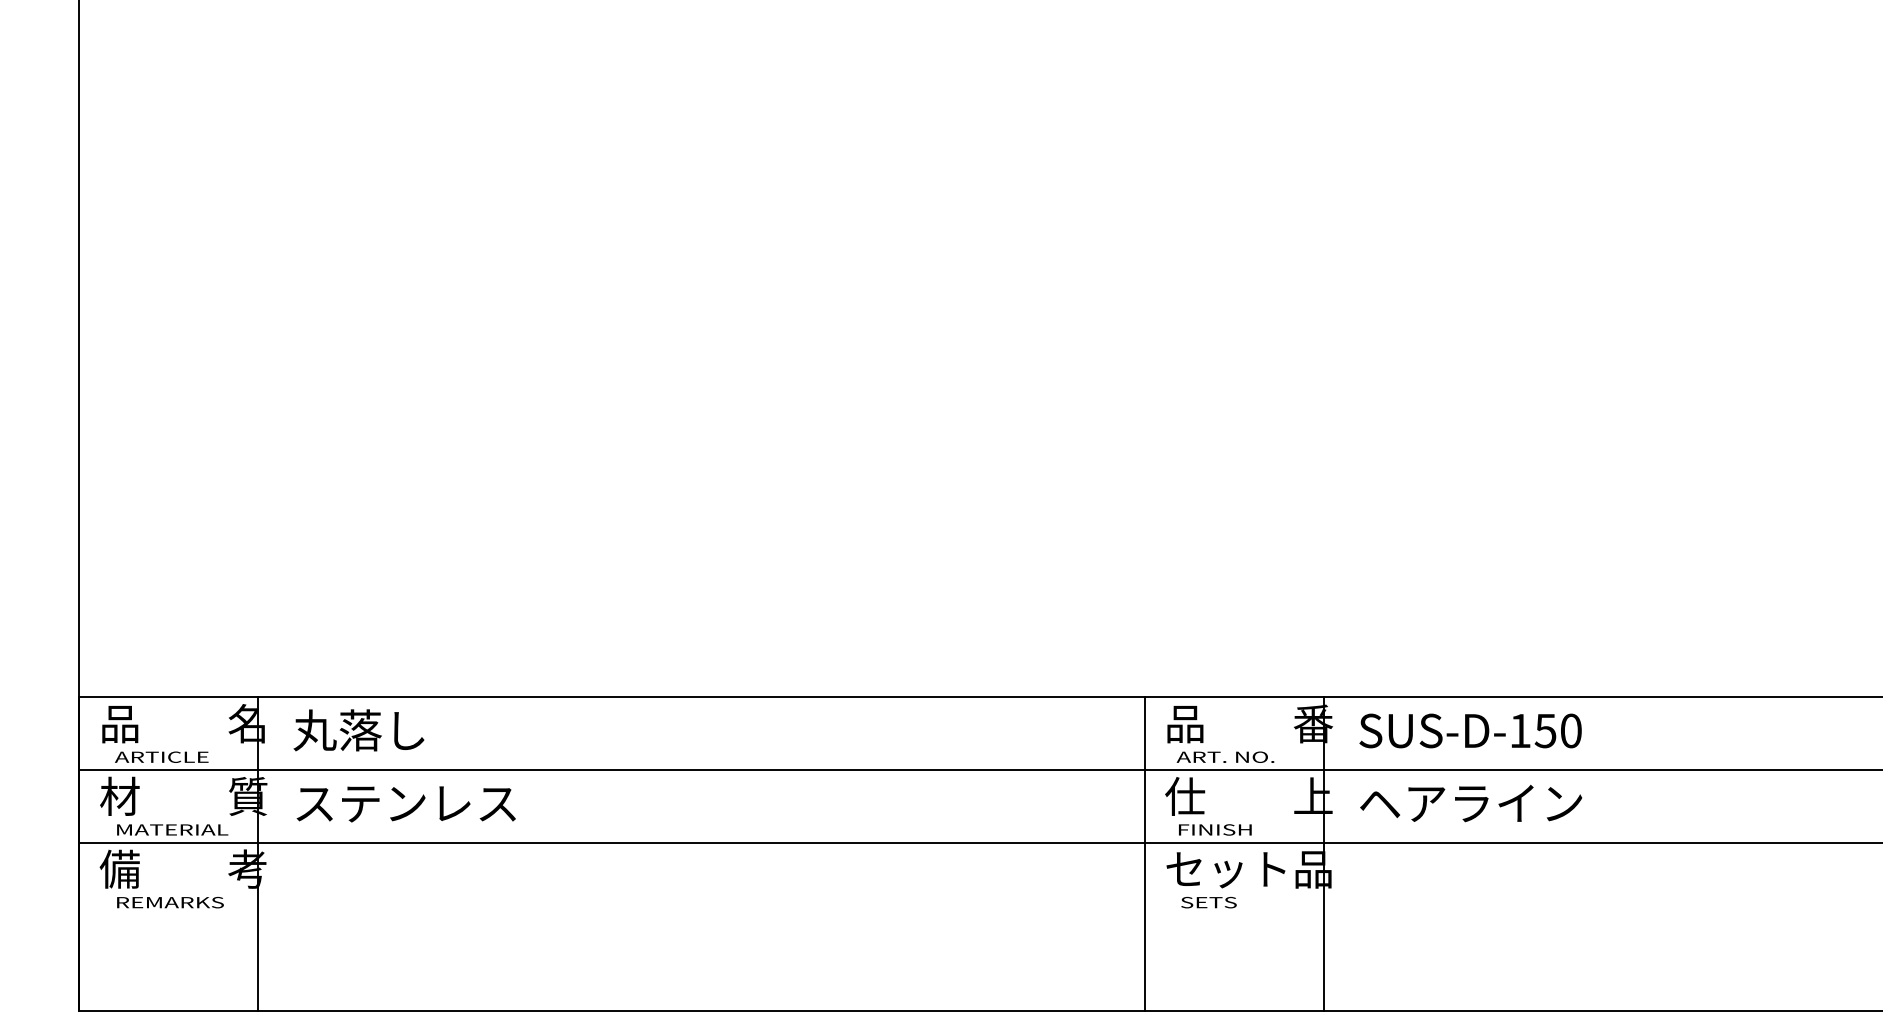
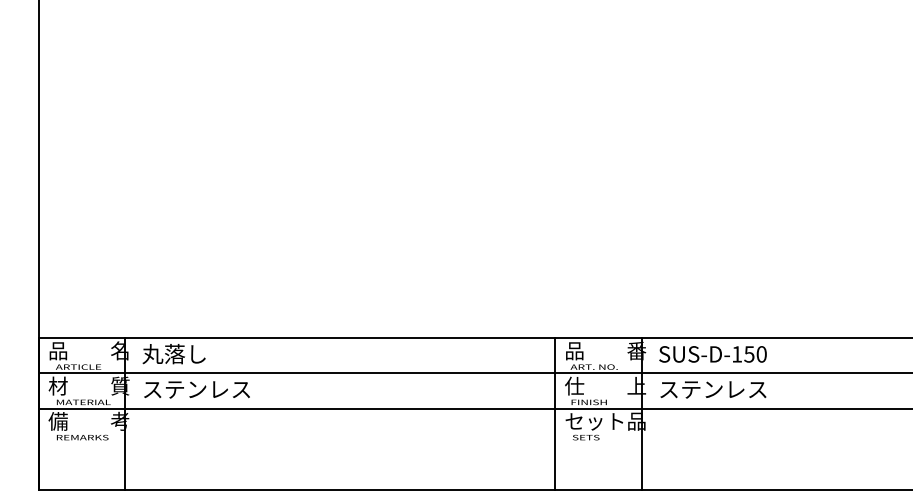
text: (1469, 803) -> (712, 389), ヘアライン -> ステンレス

